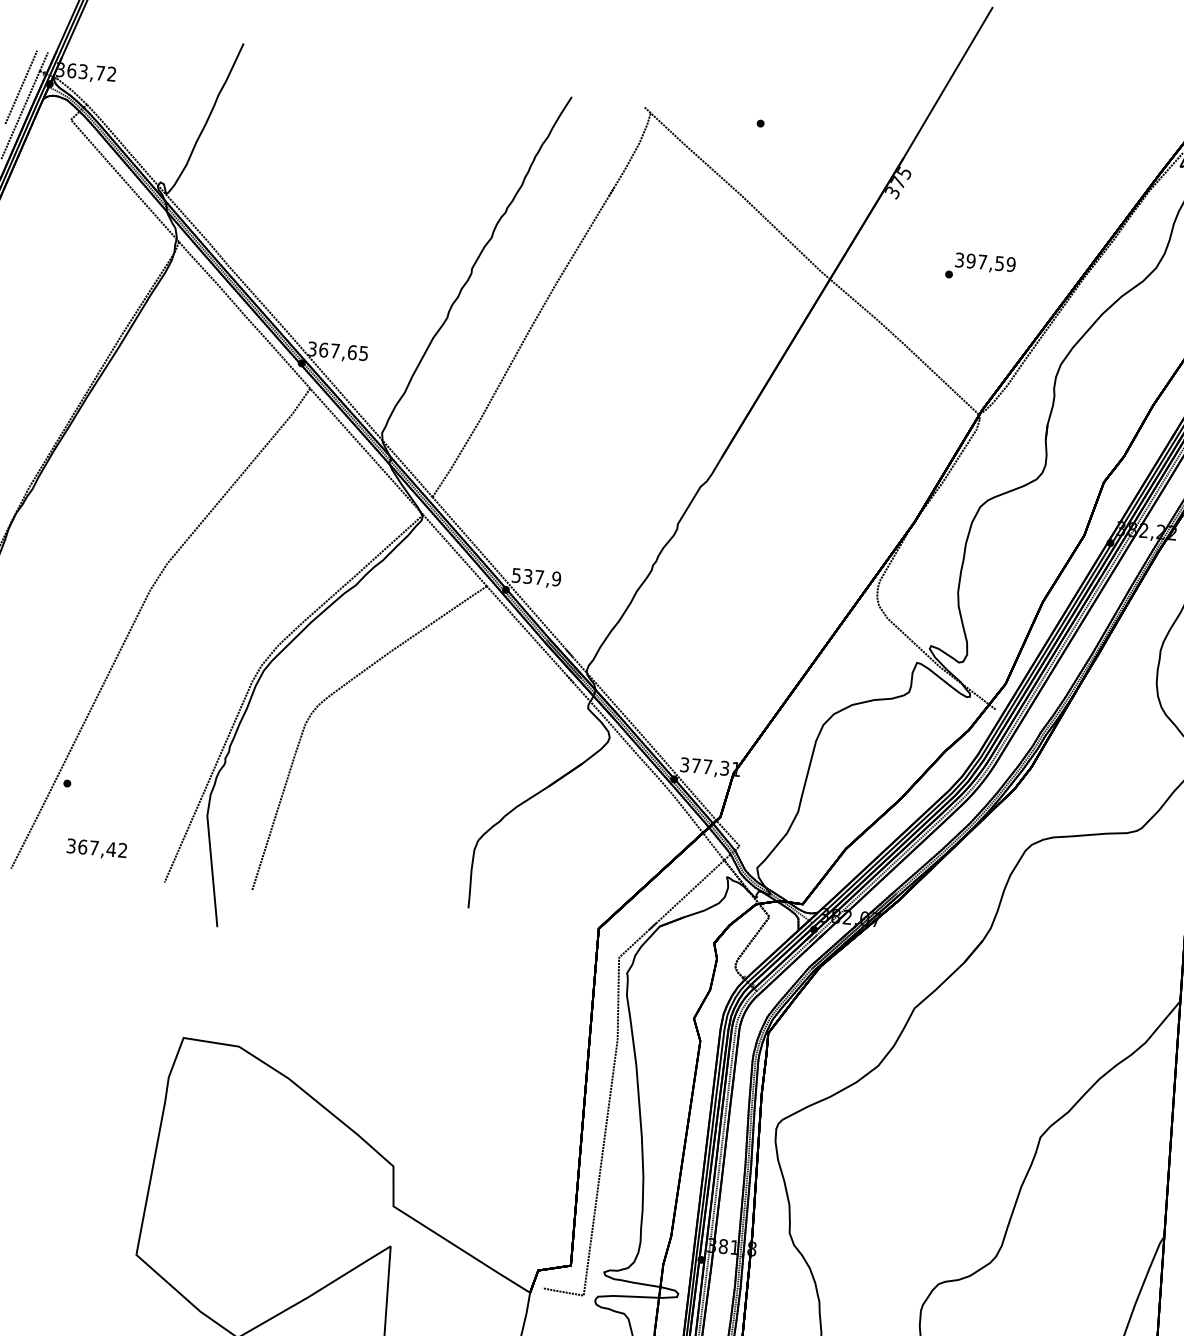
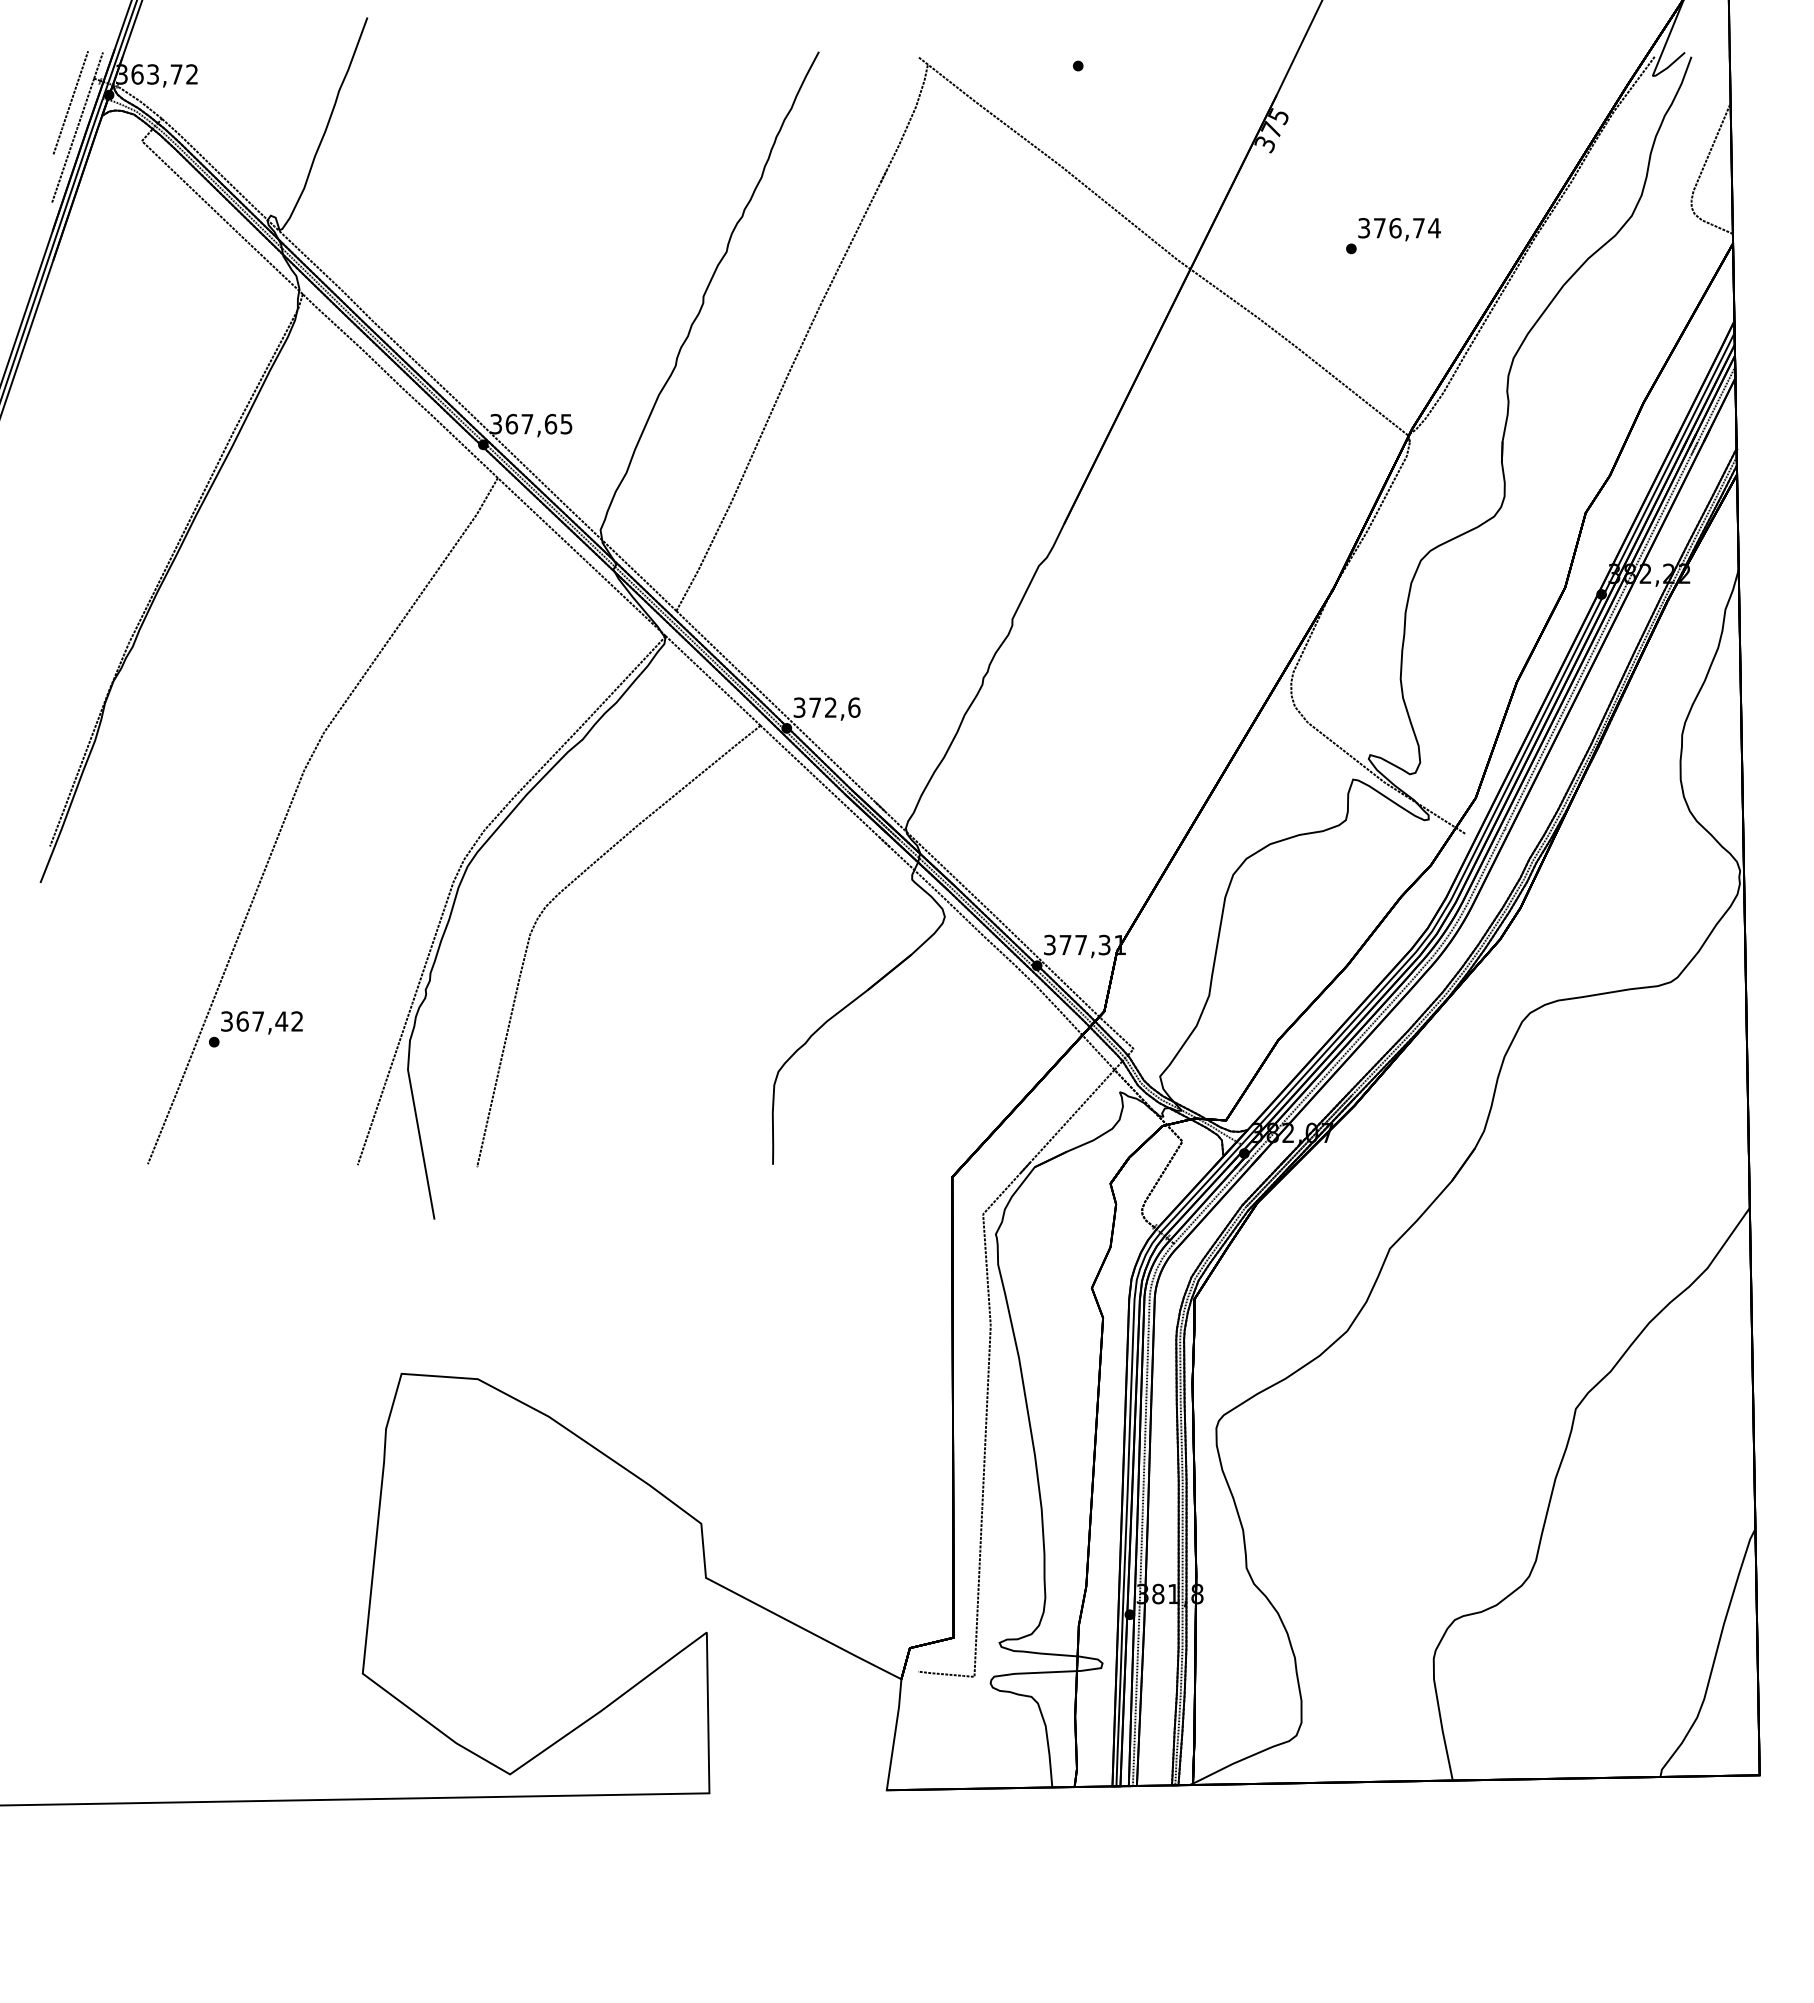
text: (990, 263) -> (1406, 228), 397,59 -> 376,74
text: (536, 577) -> (827, 707), 537,9 -> 372,6
text: (96, 848) -> (261, 1022), moved

